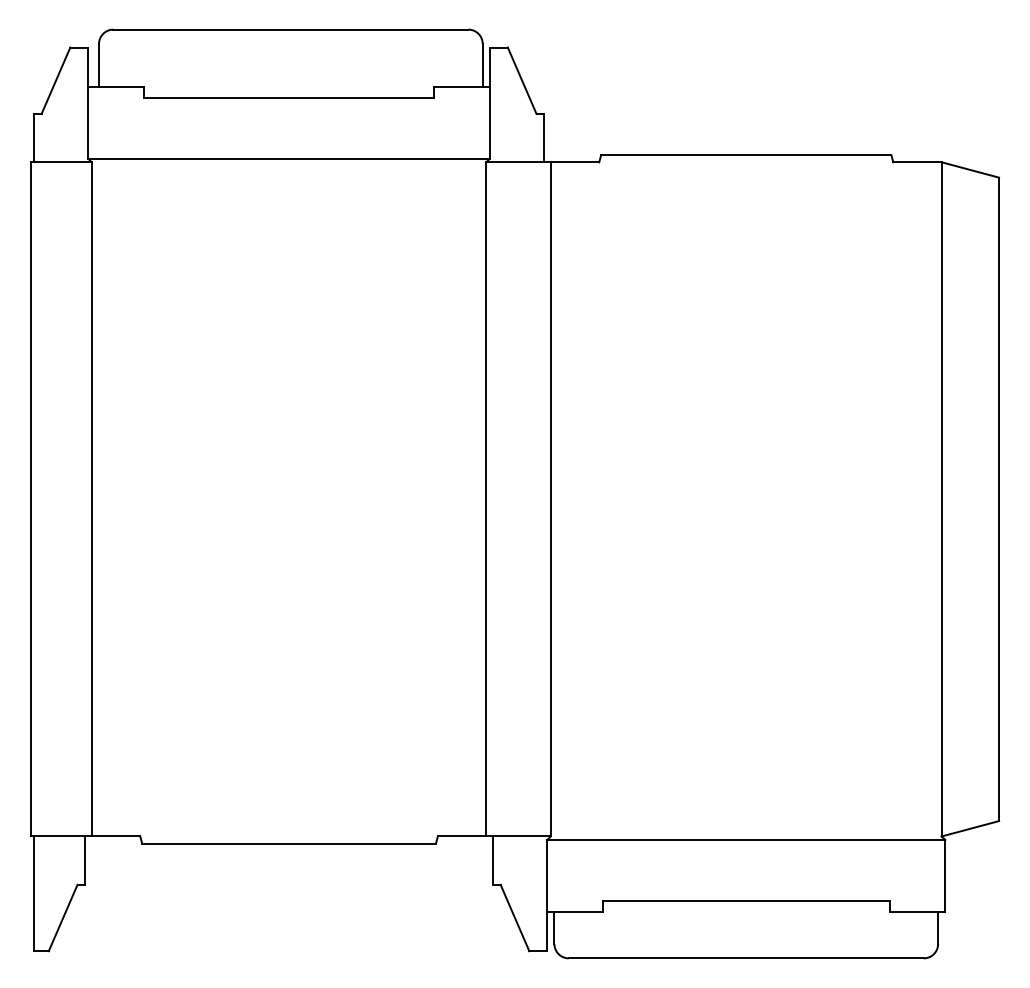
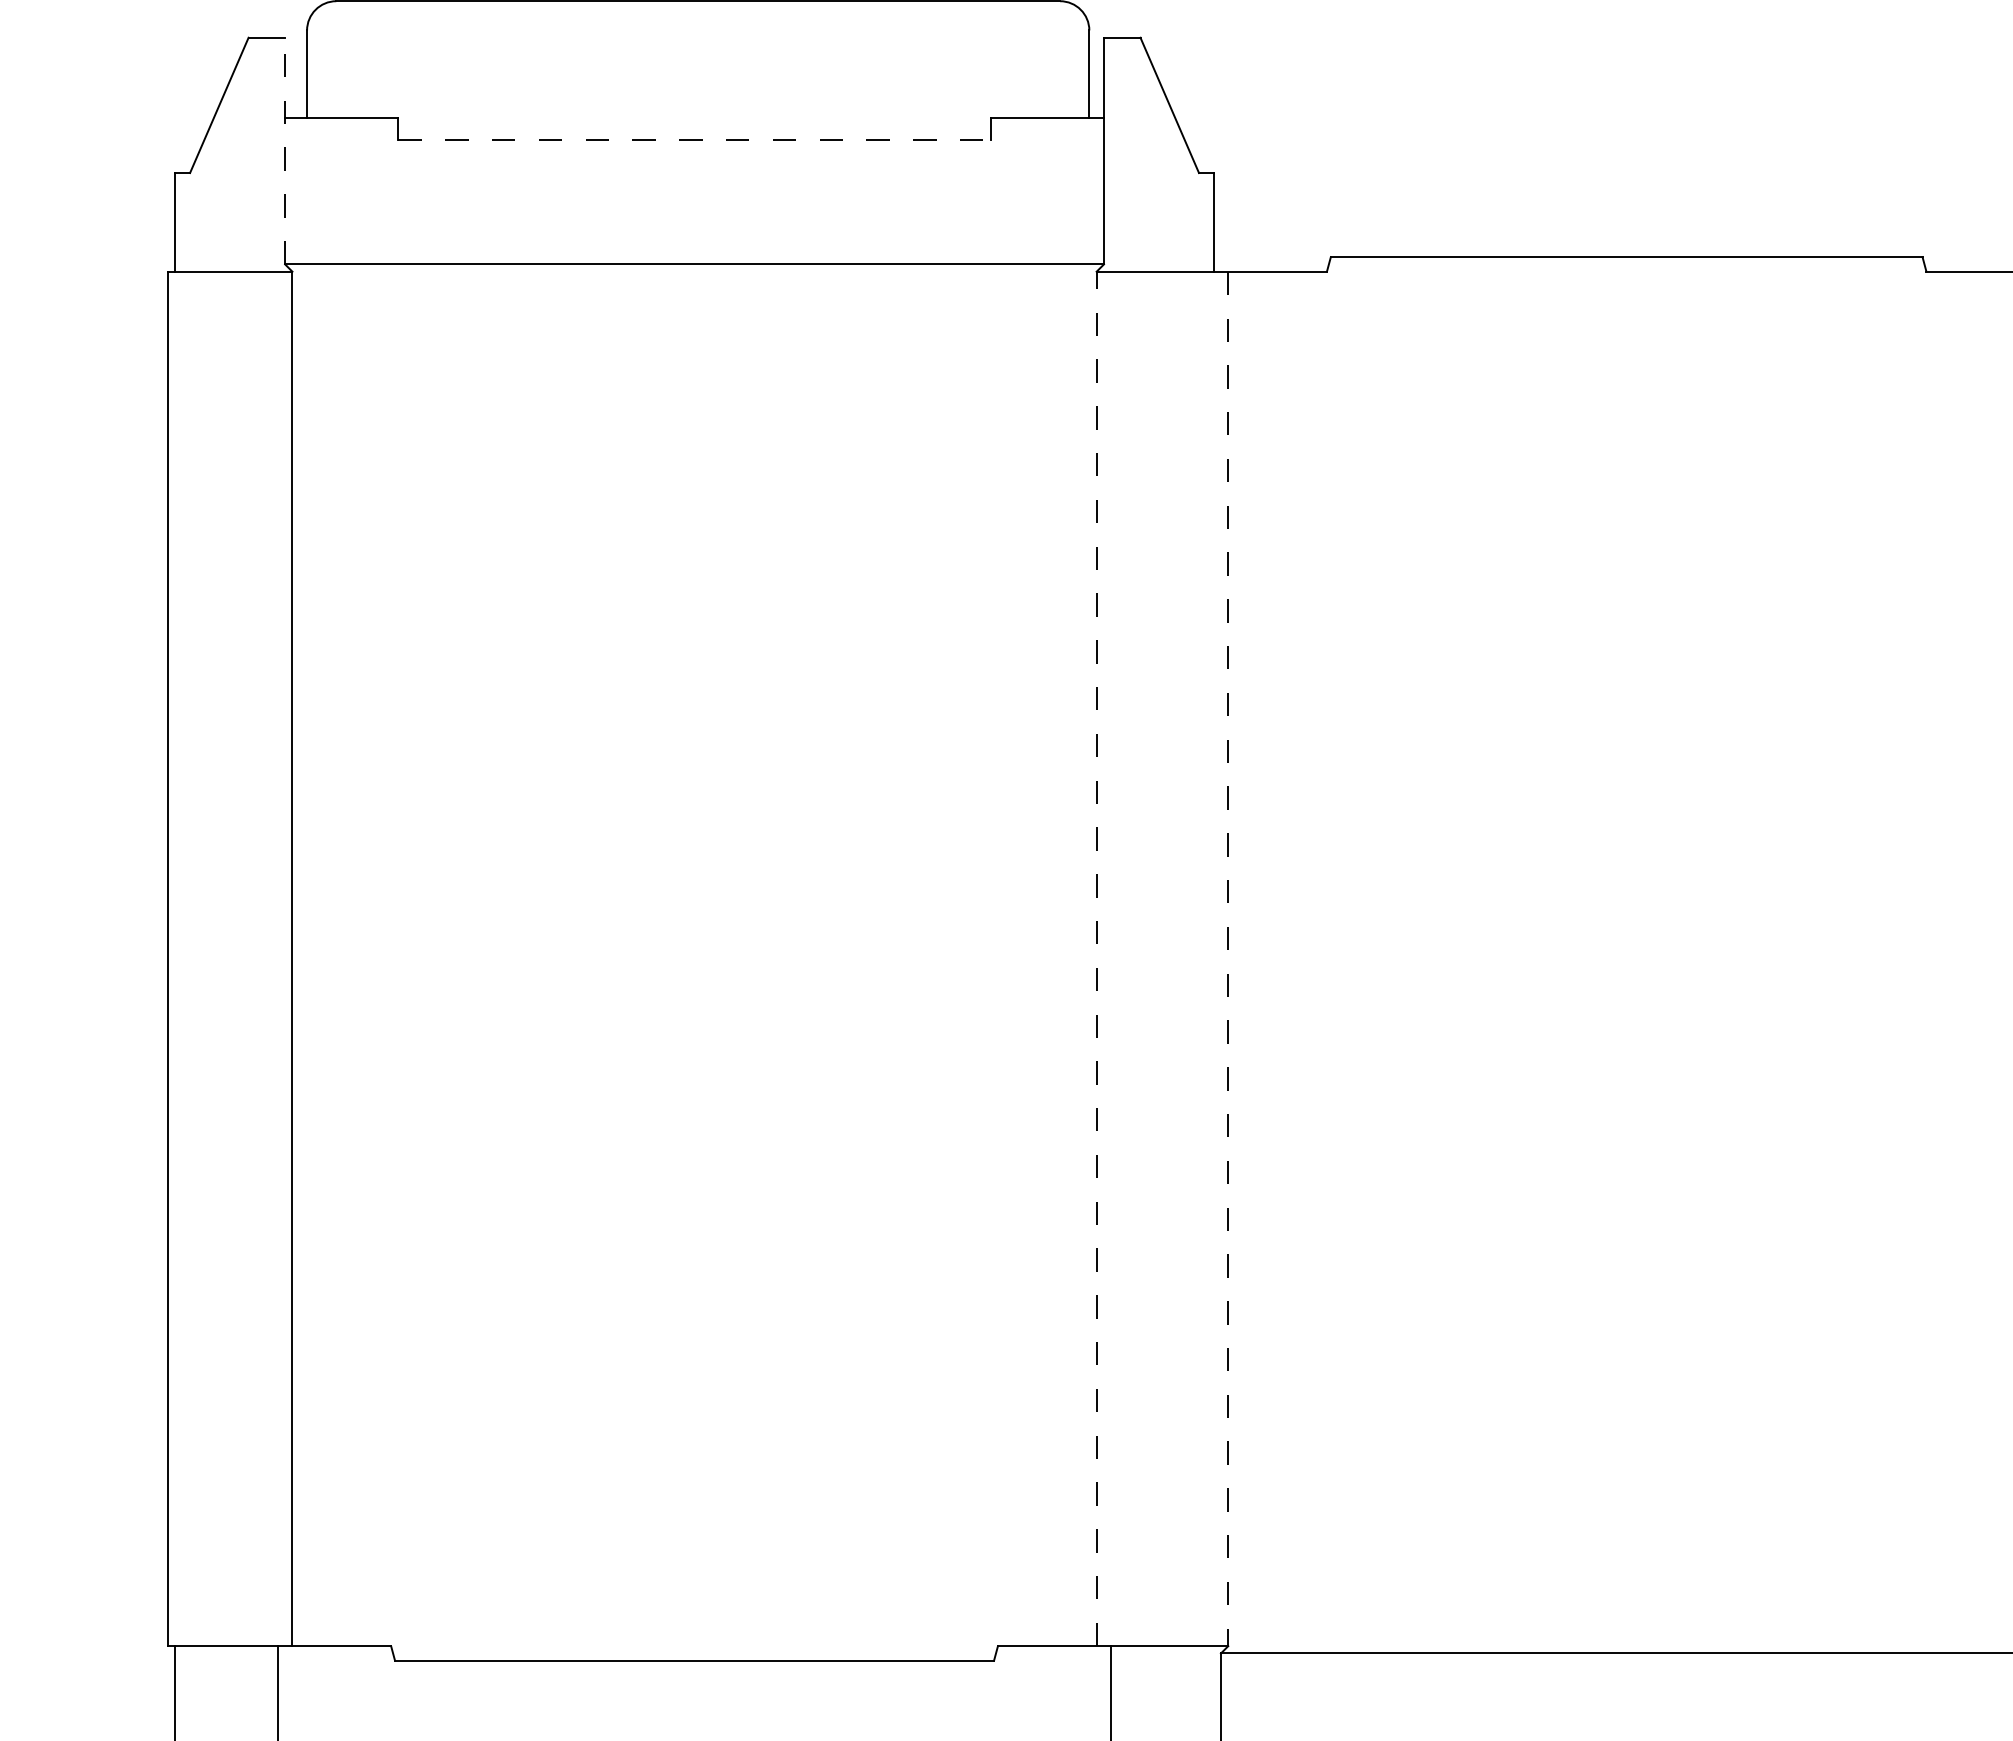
line: (289, 97) -> (695, 139), solid -> dashed
line: (88, 103) -> (285, 151), solid -> dashed
line: (486, 498) -> (1097, 957), solid -> dashed
line: (550, 499) -> (1227, 959), solid -> dashed

